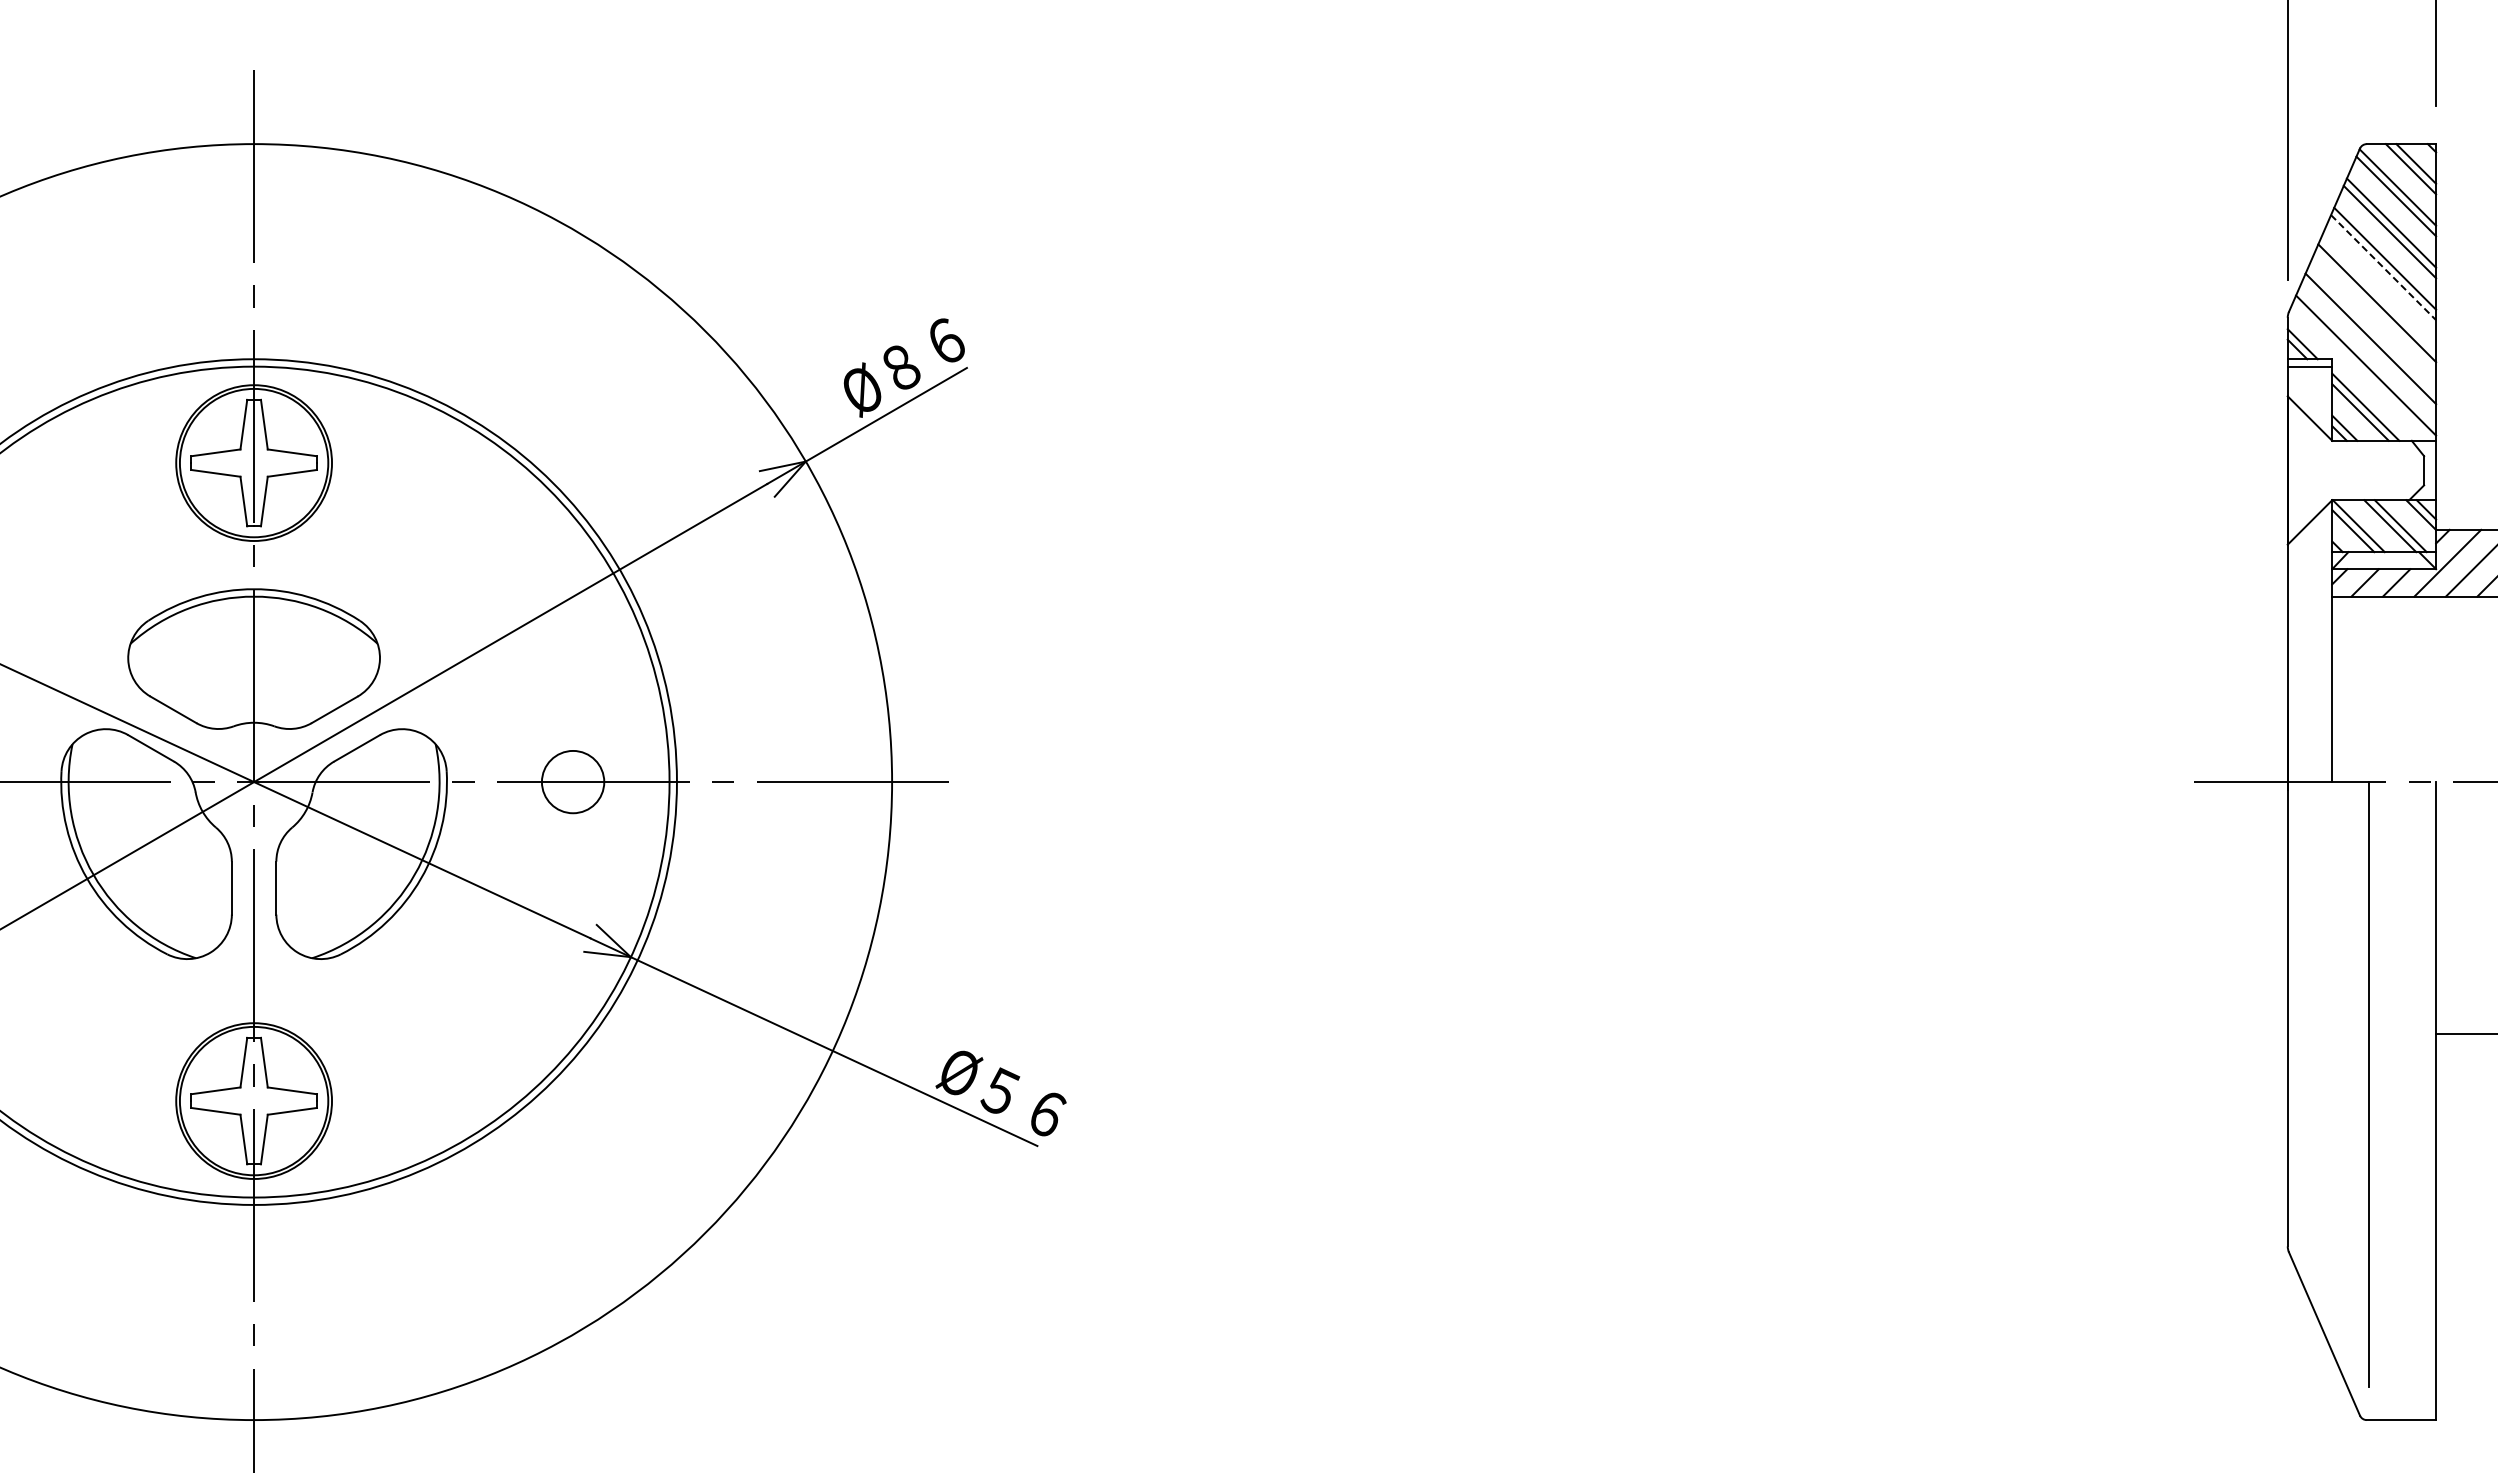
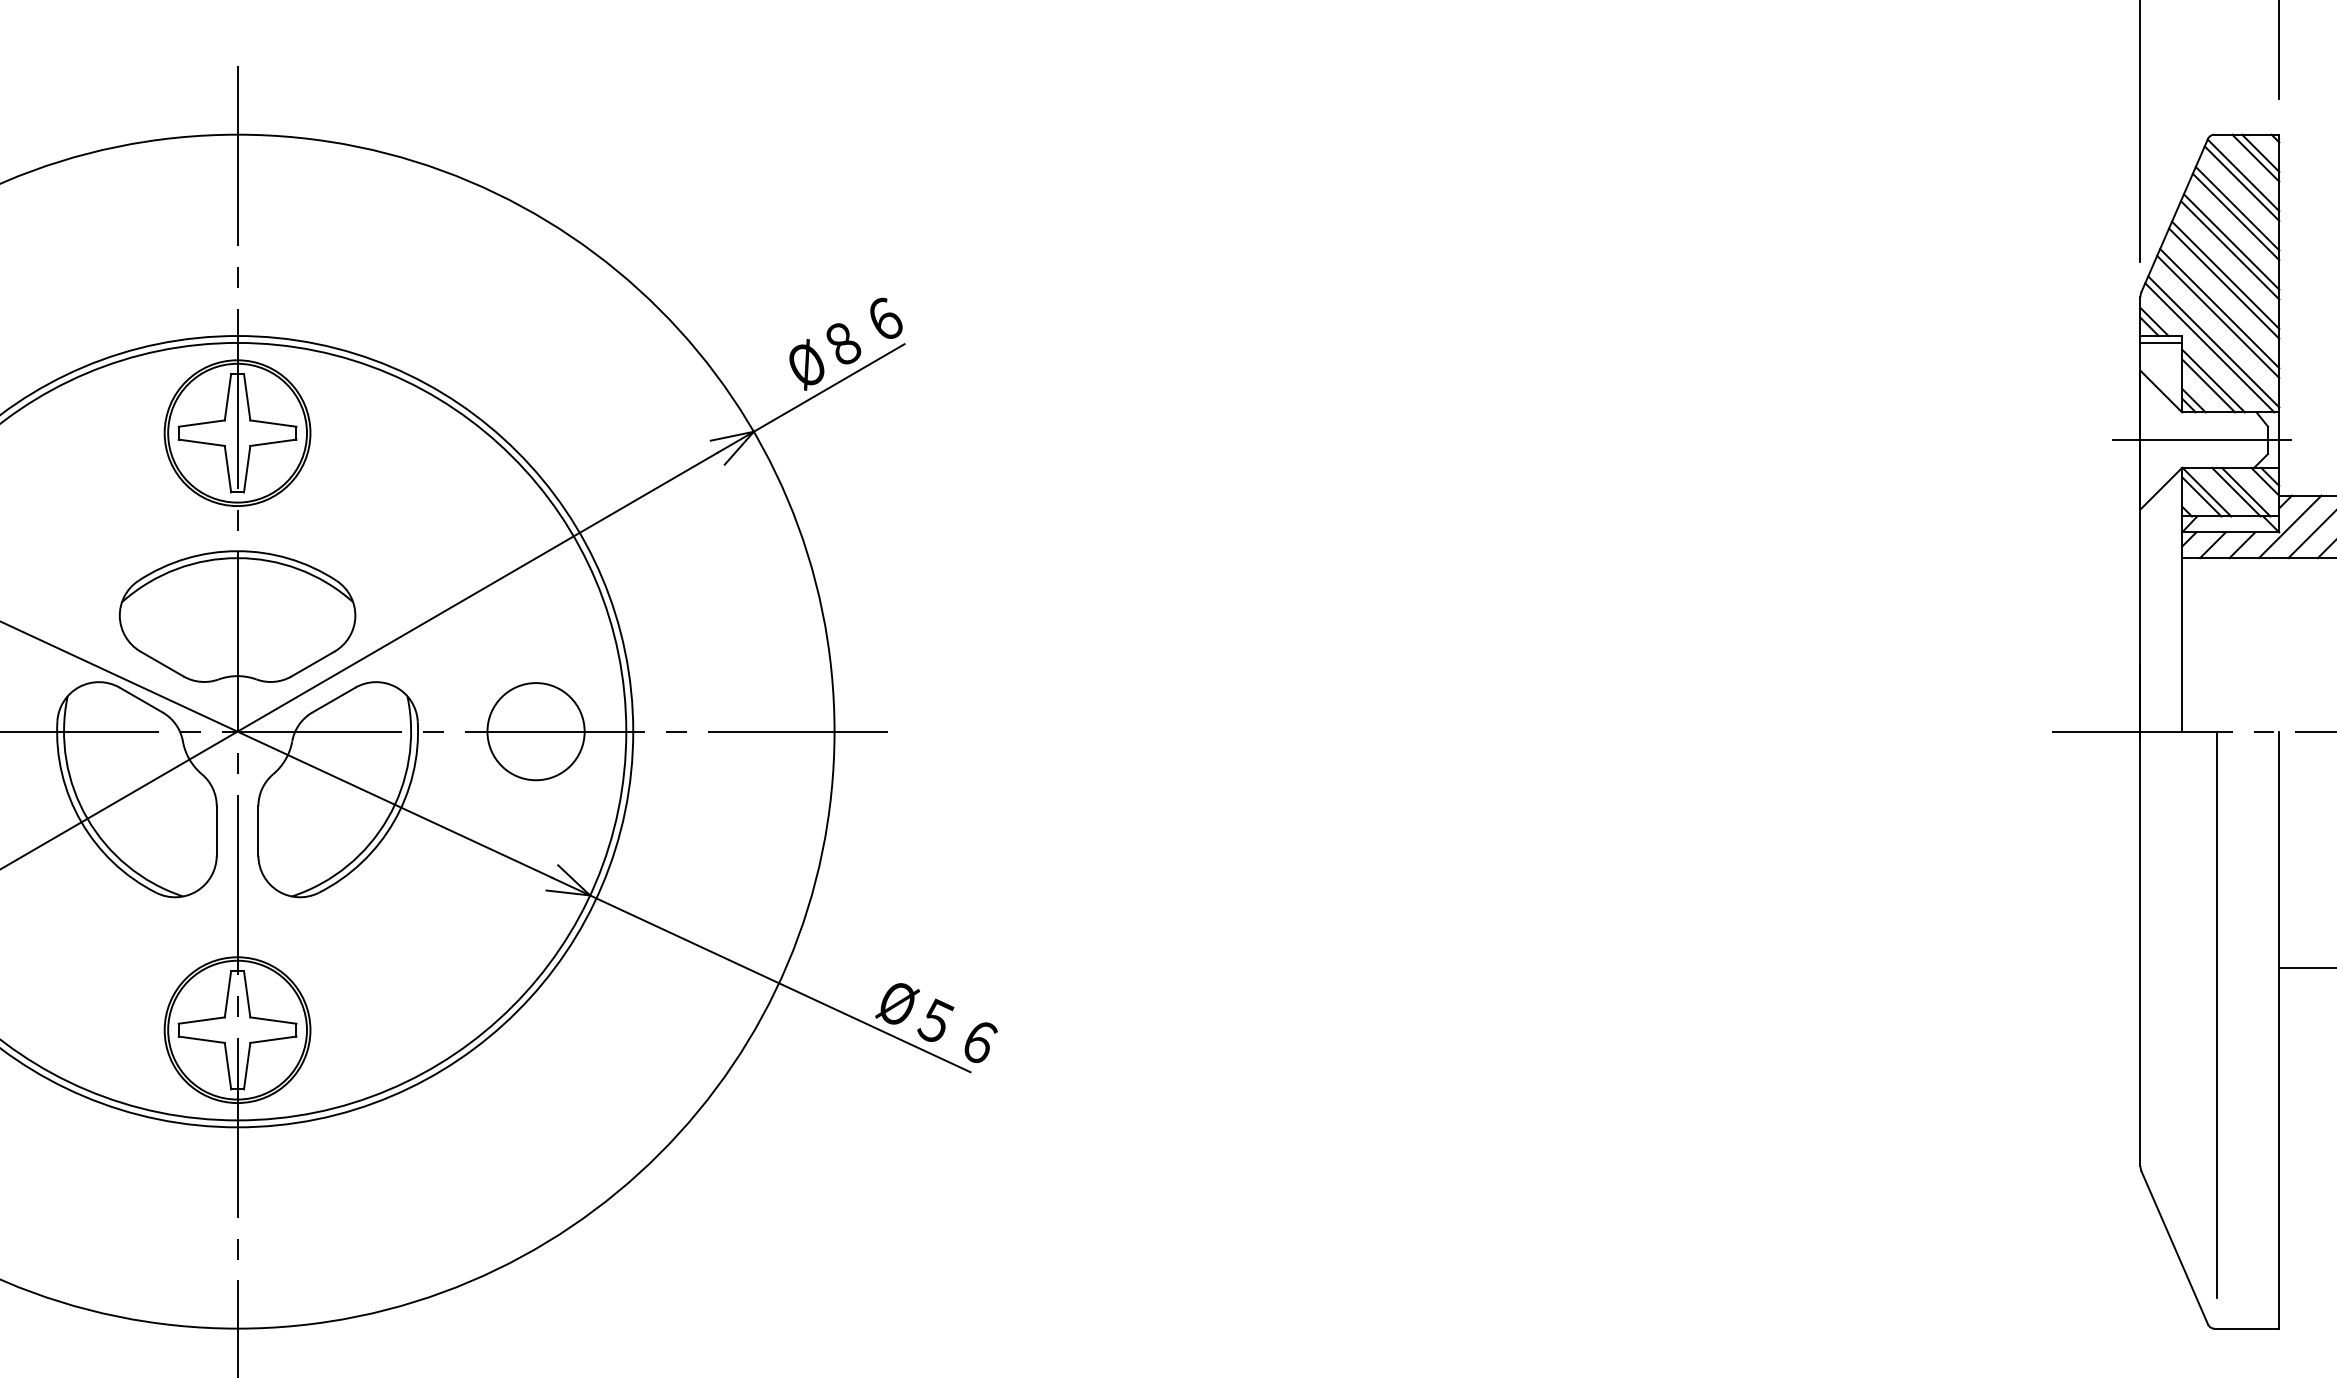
line: (2383, 268) -> (2230, 251), dashed -> solid
line: (2378, 294) -> (2225, 275), added
line: (2372, 329) -> (2219, 308), added
line: (2361, 371) -> (2209, 347), added
line: (2355, 470) -> (2203, 440), added
circle: (573, 782) -> (536, 732), size x1.67

